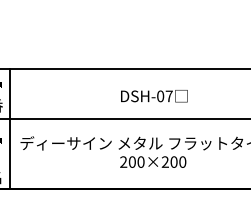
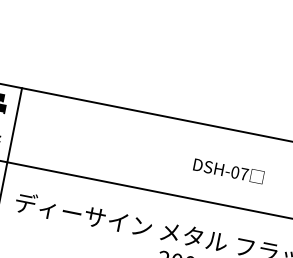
part: (154, 96) -> (228, 171), size x0.7

